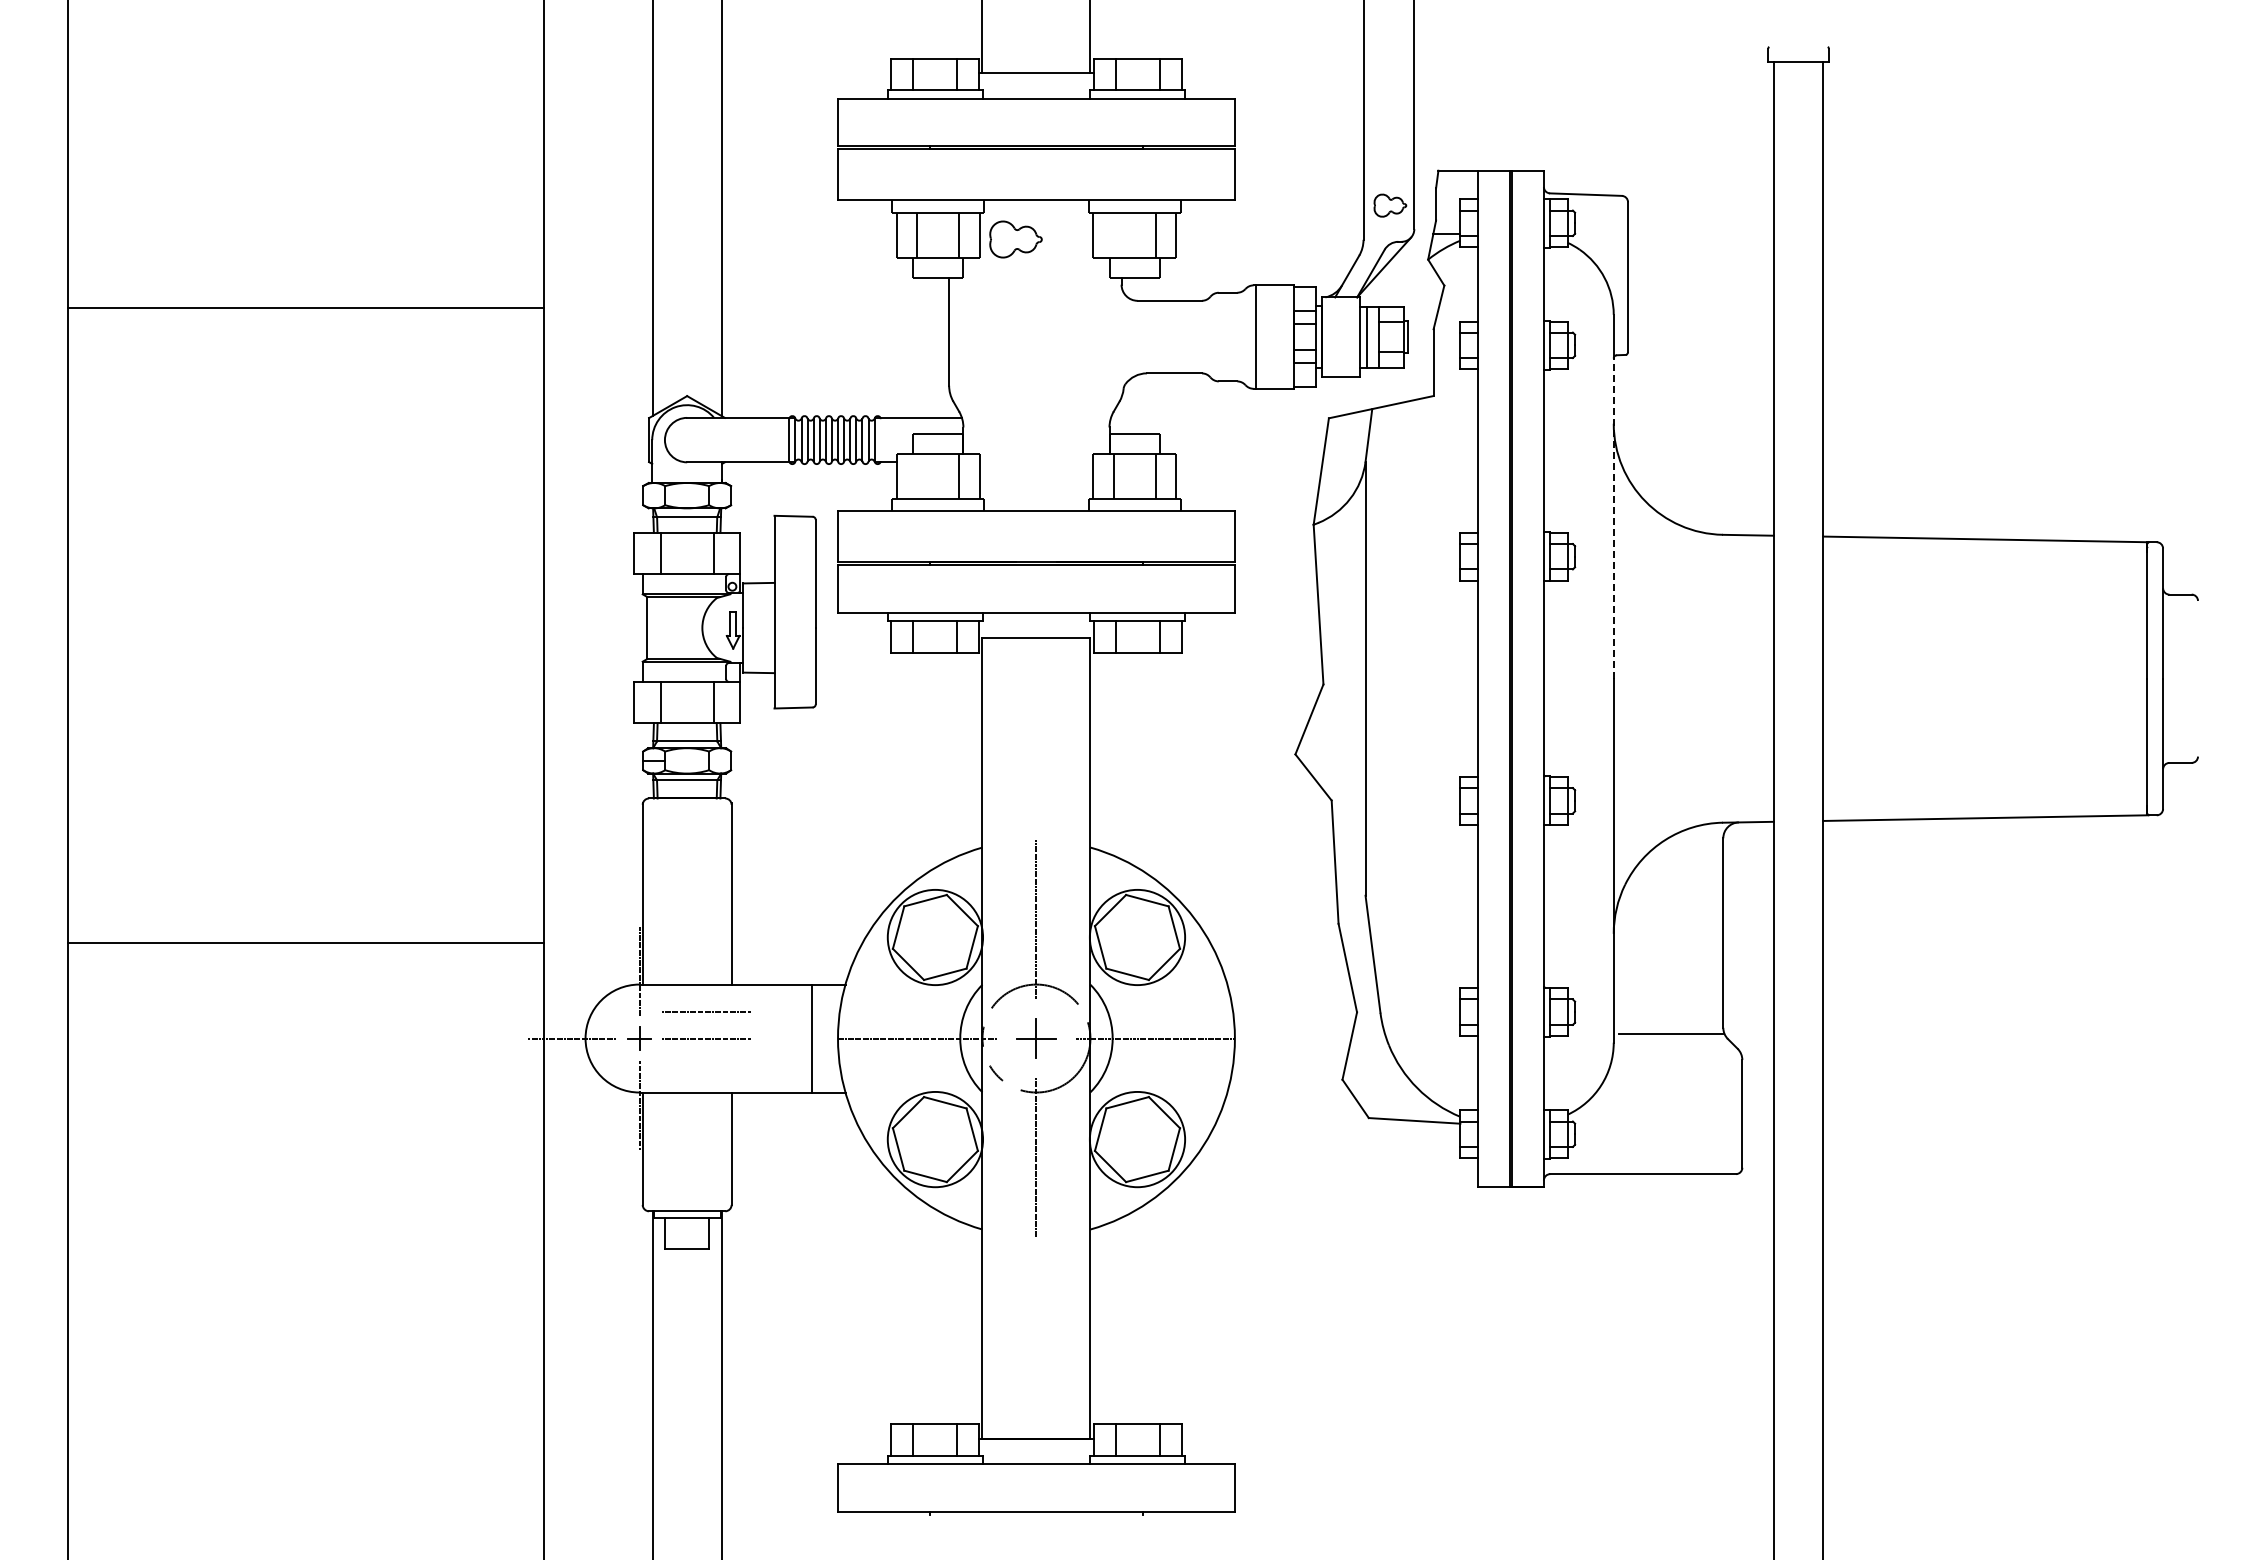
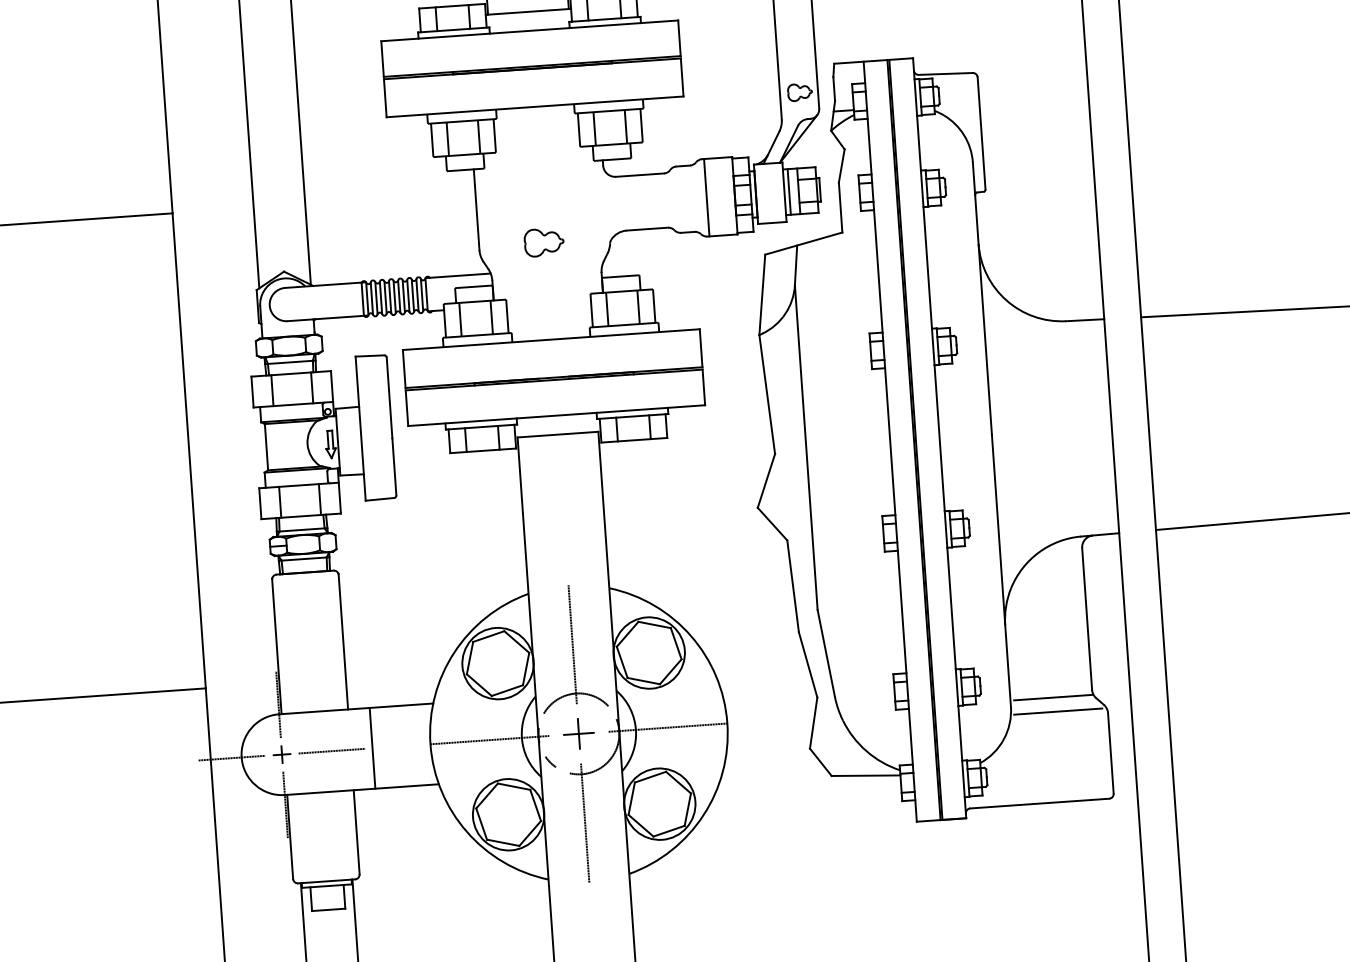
line: (1113, 234) -> (594, 128), added
part: (1015, 239) -> (543, 242), moved
line: (917, 476) -> (460, 319), added
line: (1613, 518) -> (983, 314), dashed -> solid
line: (706, 1011) -> (330, 730), removed
line: (811, 1038) -> (372, 748), moved
line: (1676, 1053) -> (1058, 711), added

